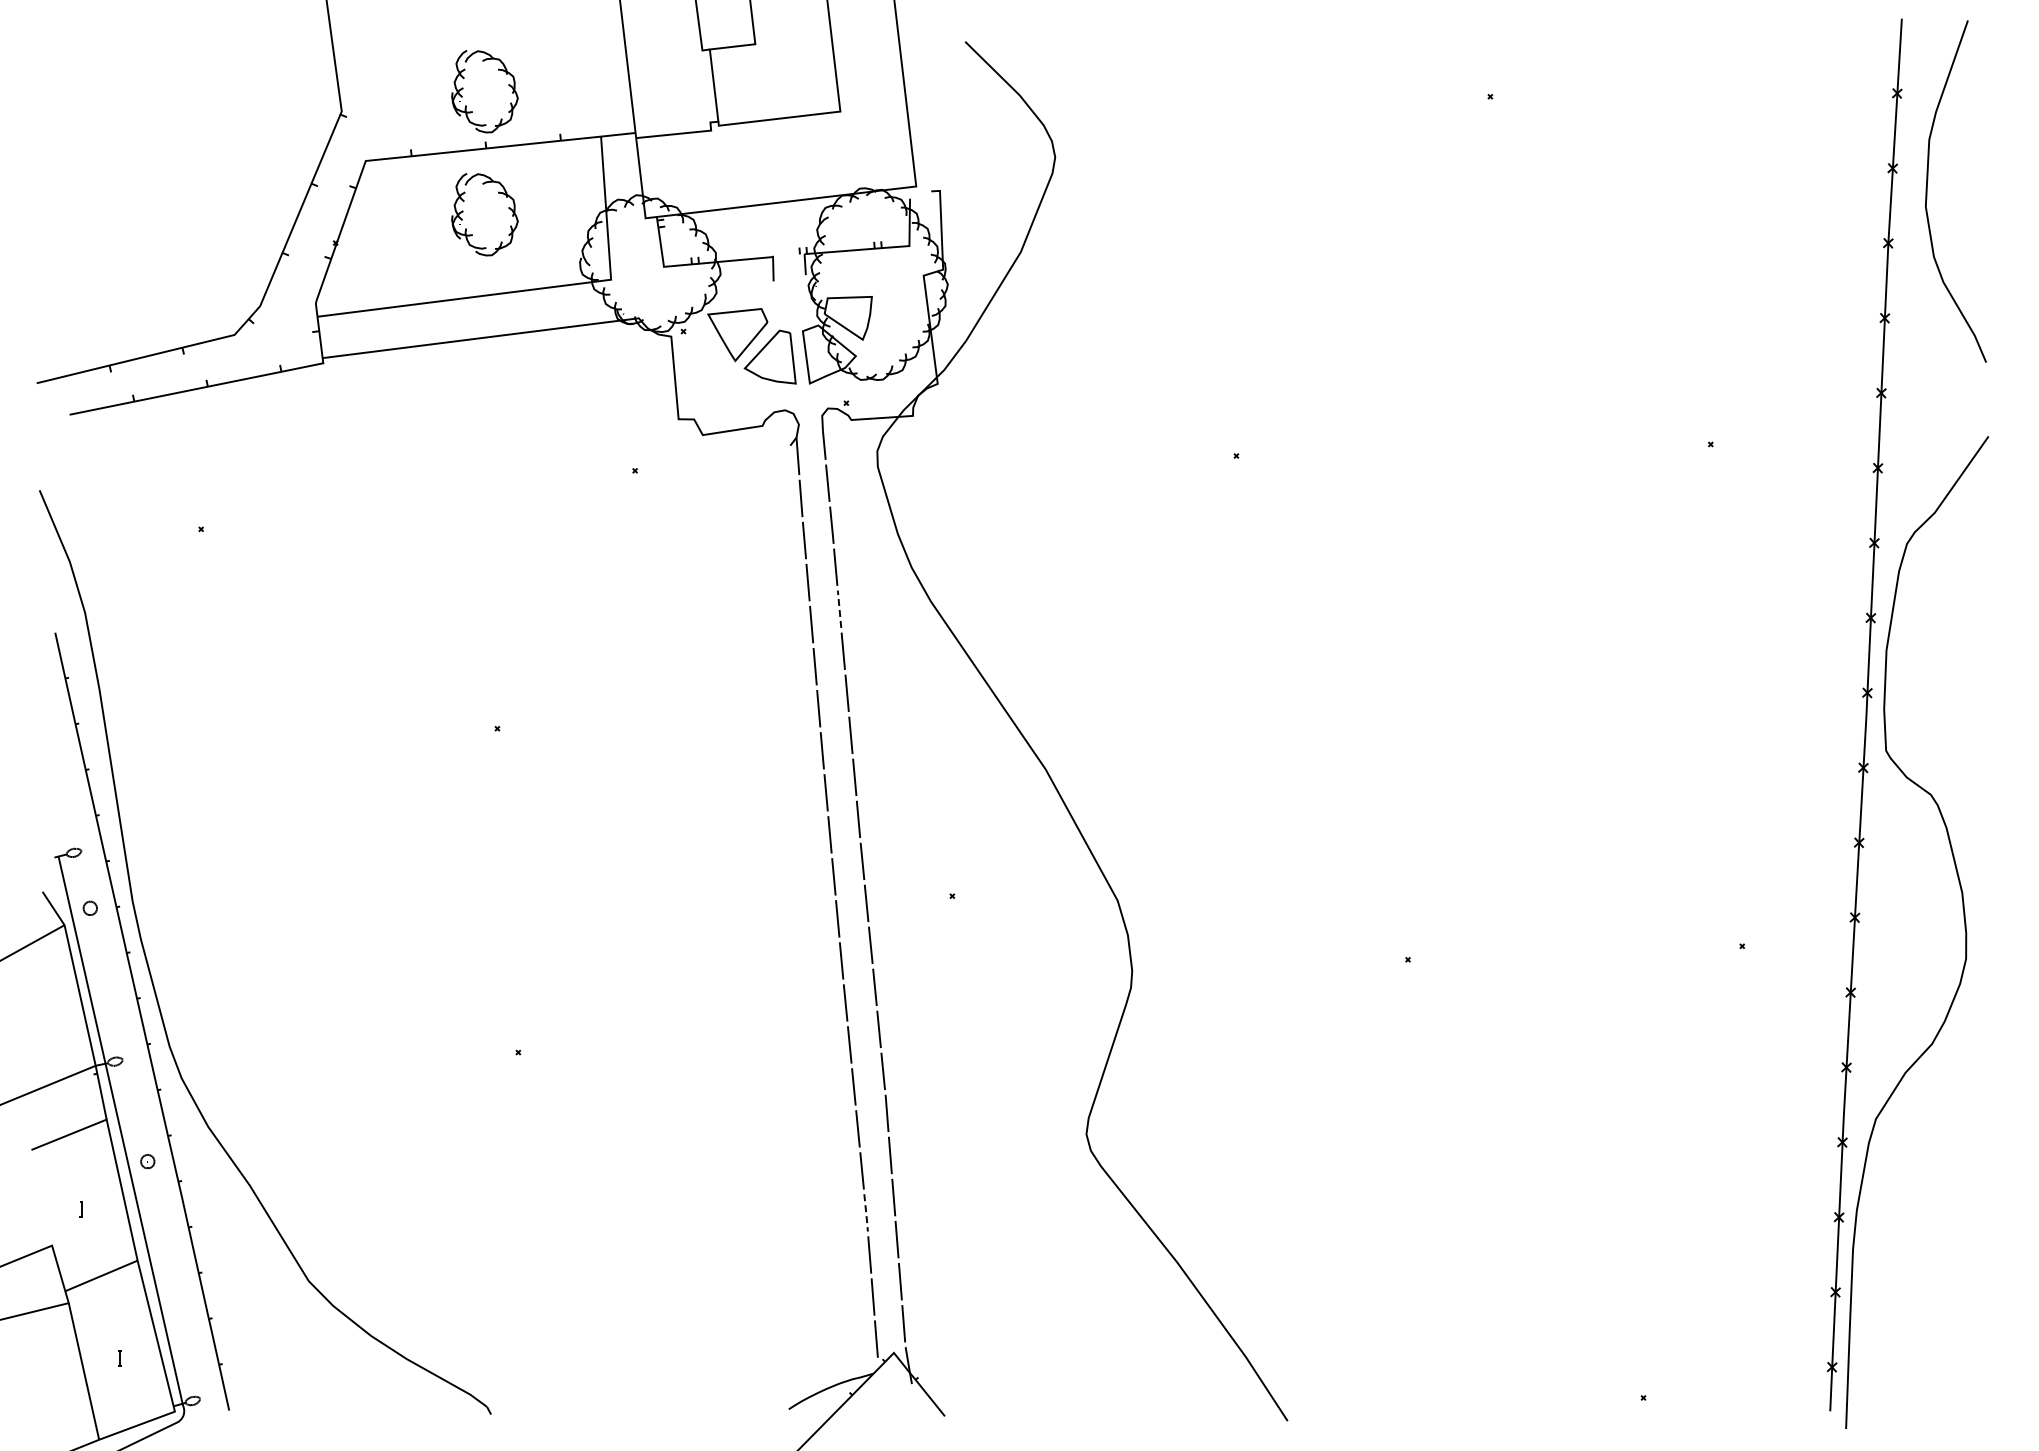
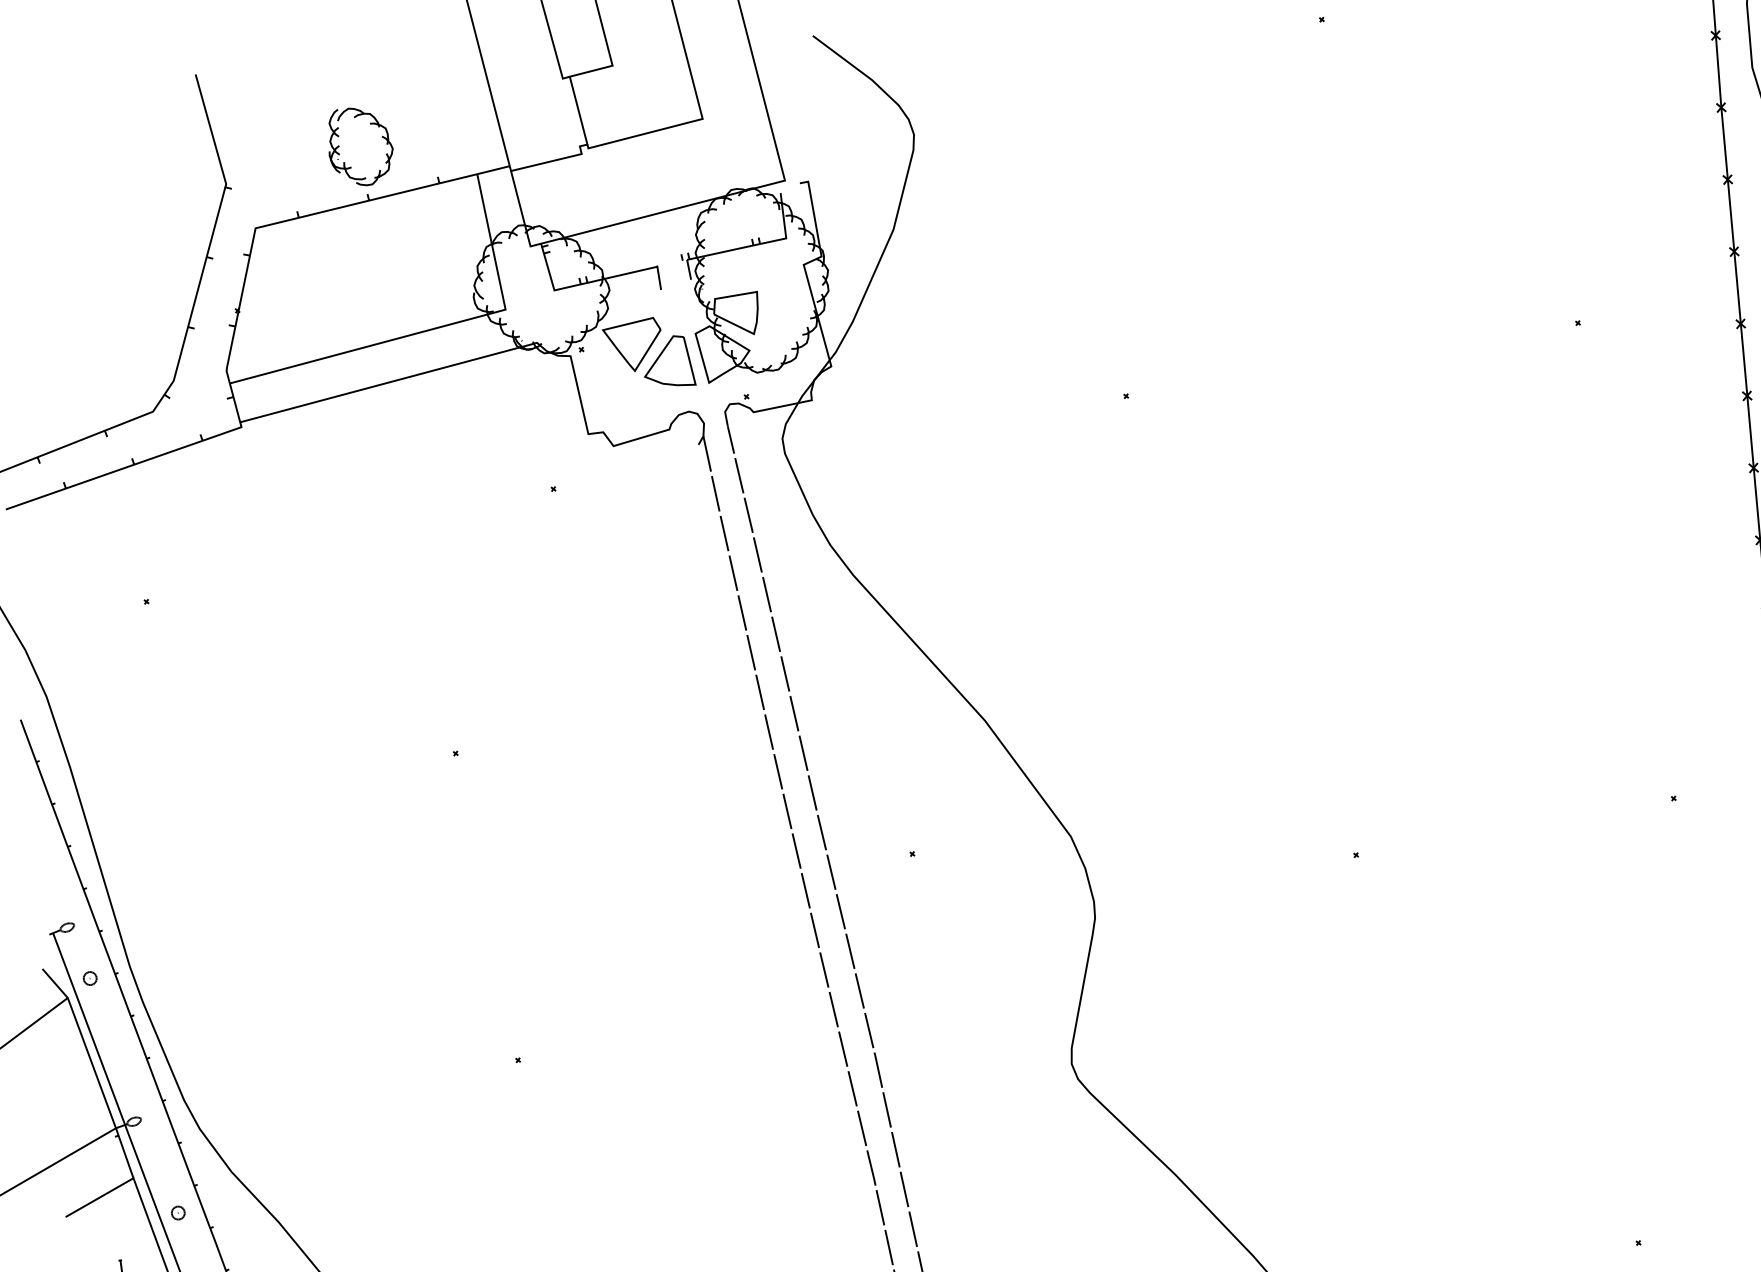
part: (463, 212) -> (355, 264), removed
line: (839, 609) -> (767, 594), dashed -> solid
line: (866, 1213) -> (871, 1168), dashed -> solid

